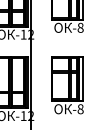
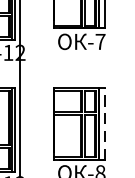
text: (80, 27) -> (100, 41), -8 -> -7
line: (83, 78) -> (105, 123), solid -> dashed

